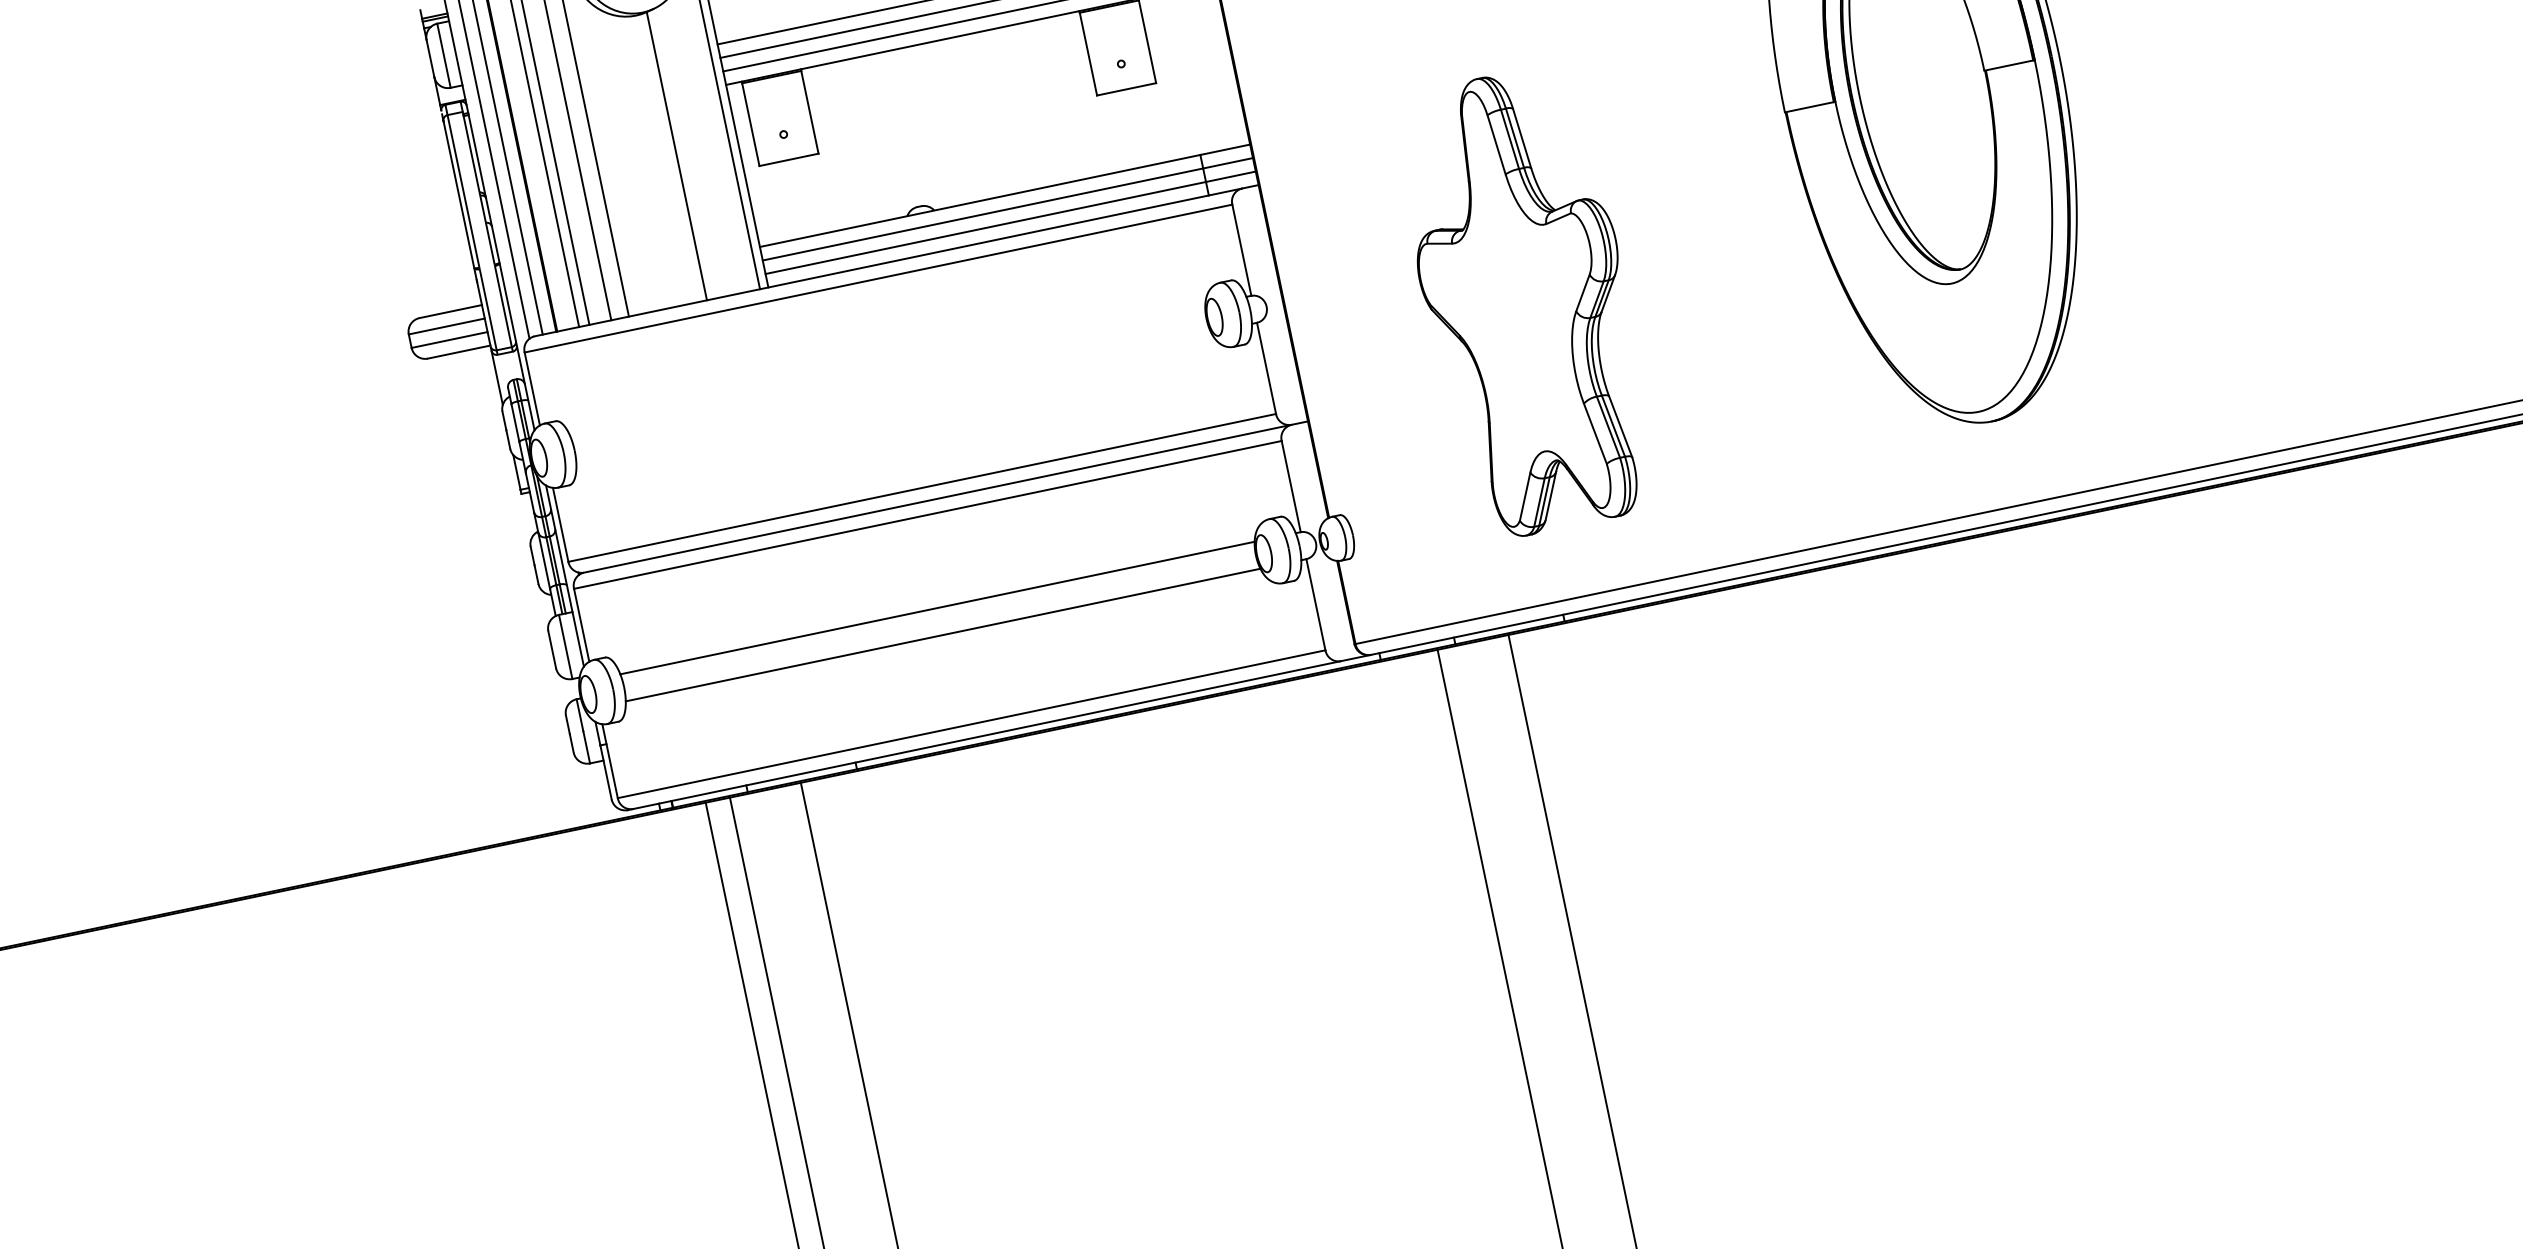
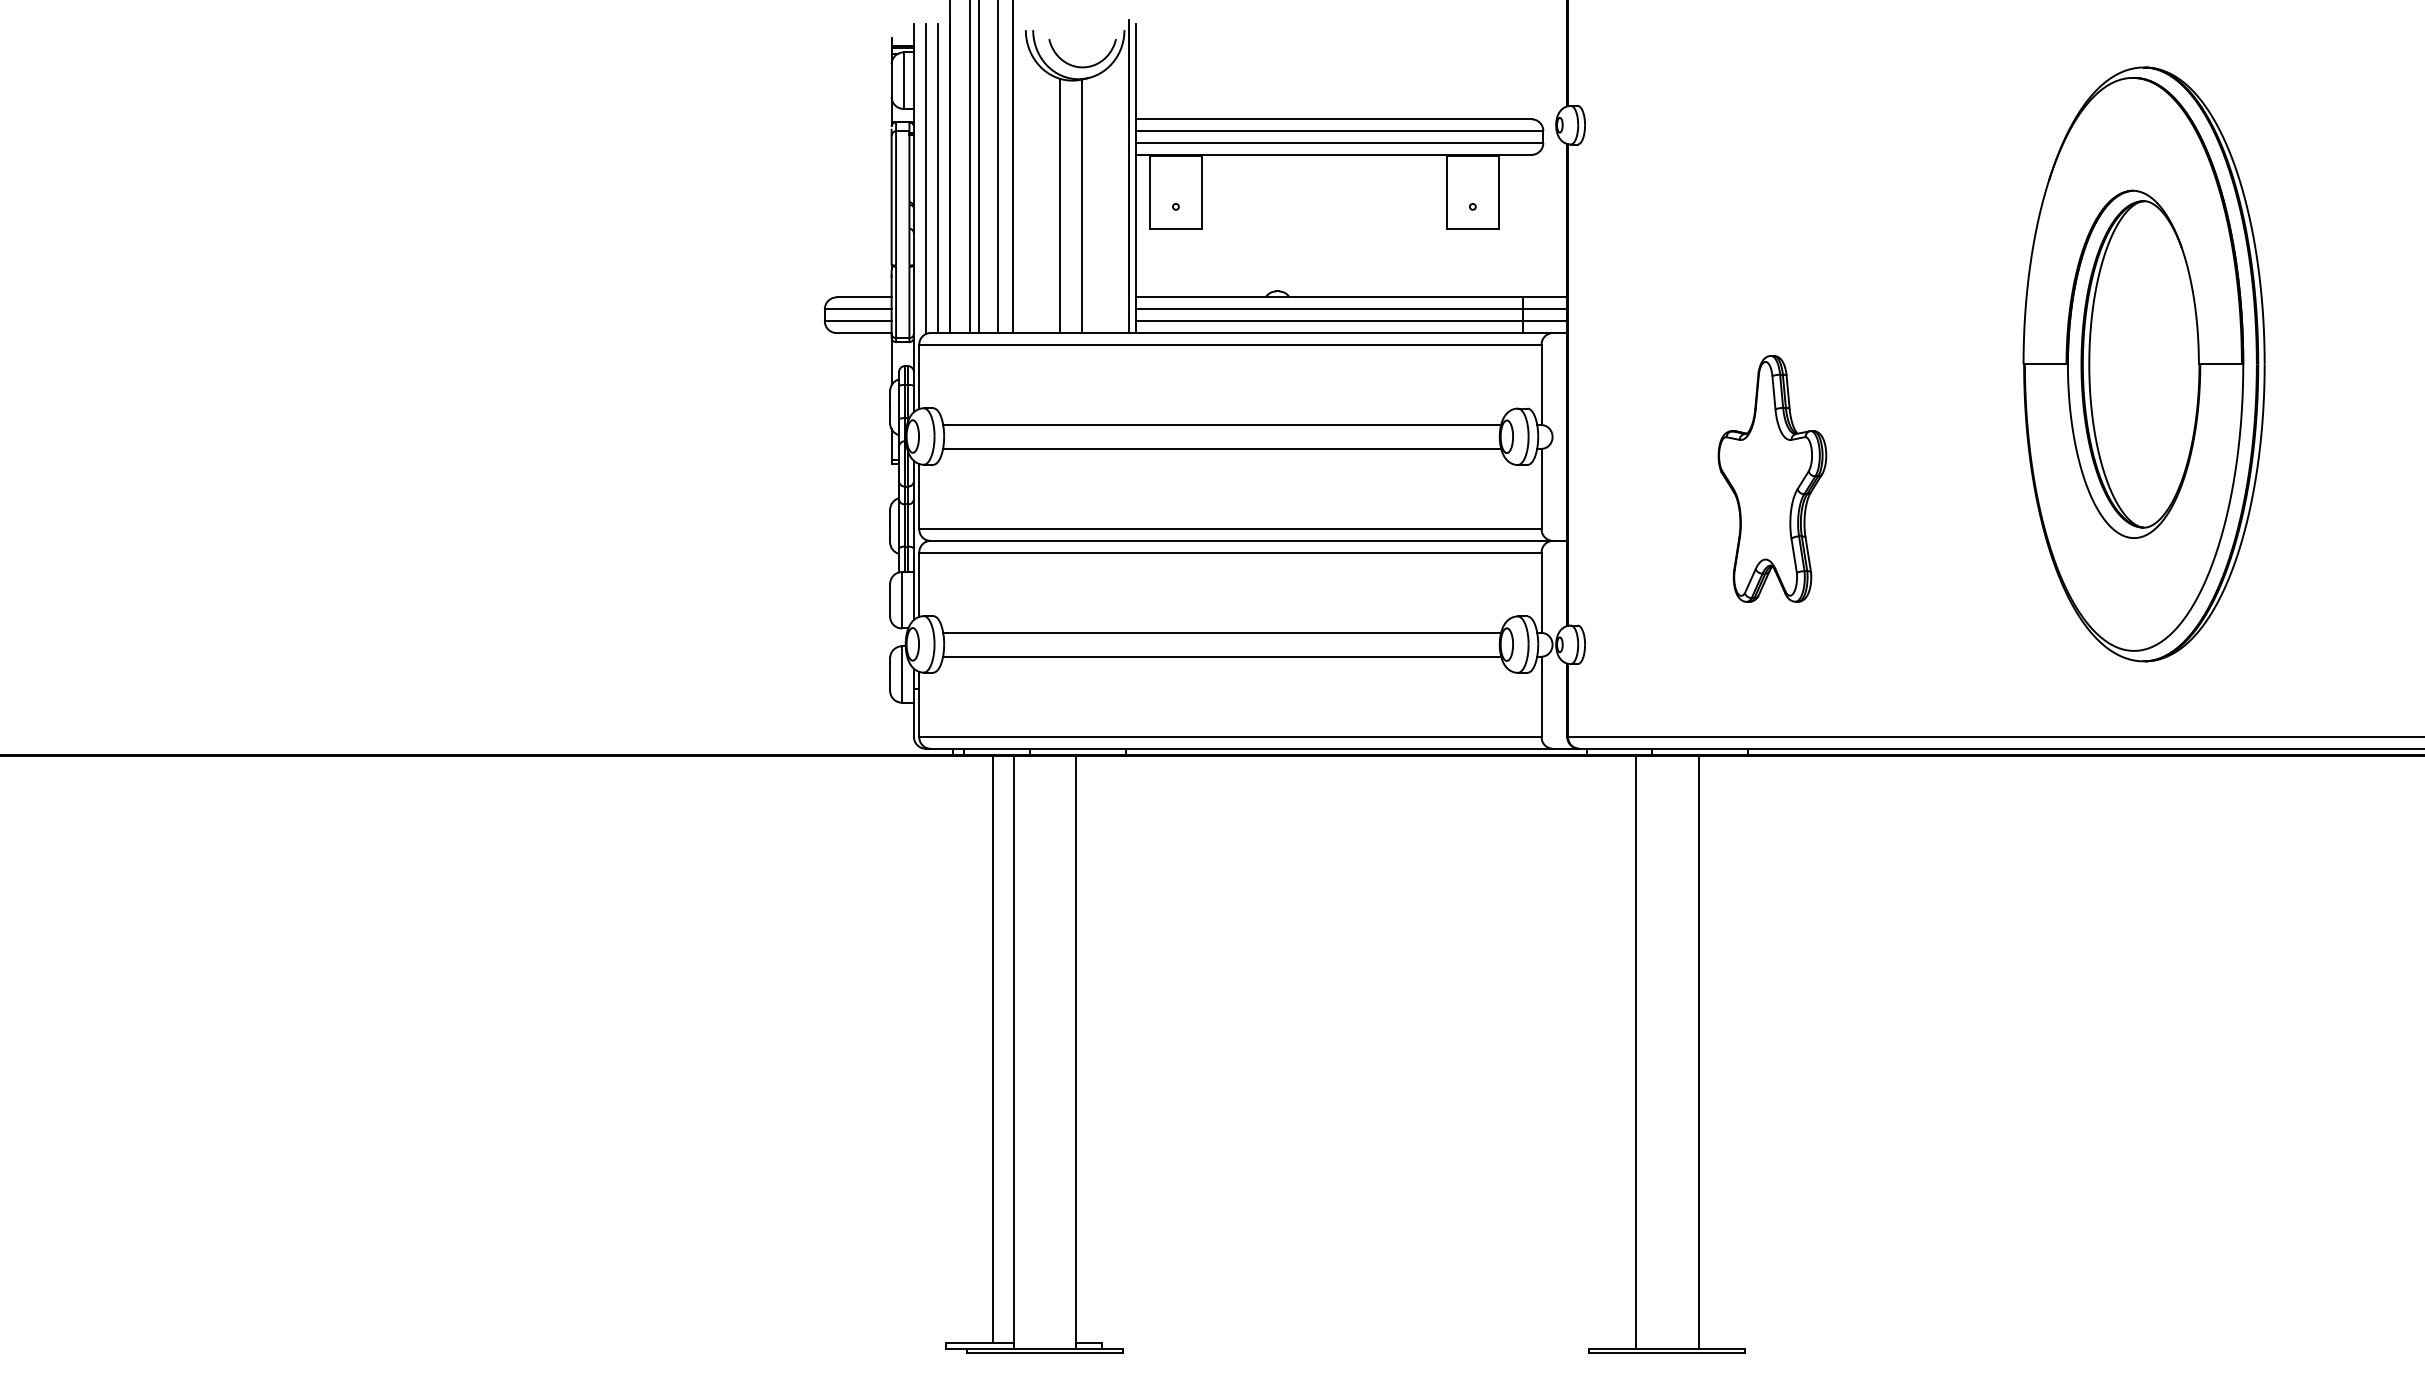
line: (652, 160) -> (1060, 205), added
part: (1526, 301) -> (1772, 478), size x0.62
line: (888, 372) -> (1222, 425), added
line: (894, 398) -> (1222, 448), added

